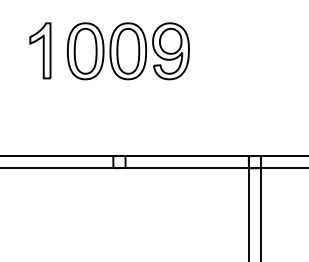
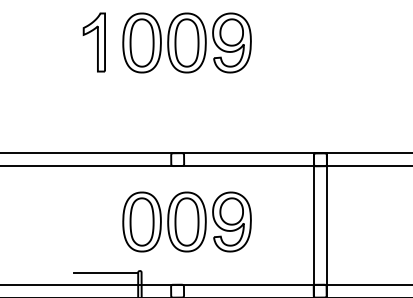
part: (127, 220) -> (186, 221), added

